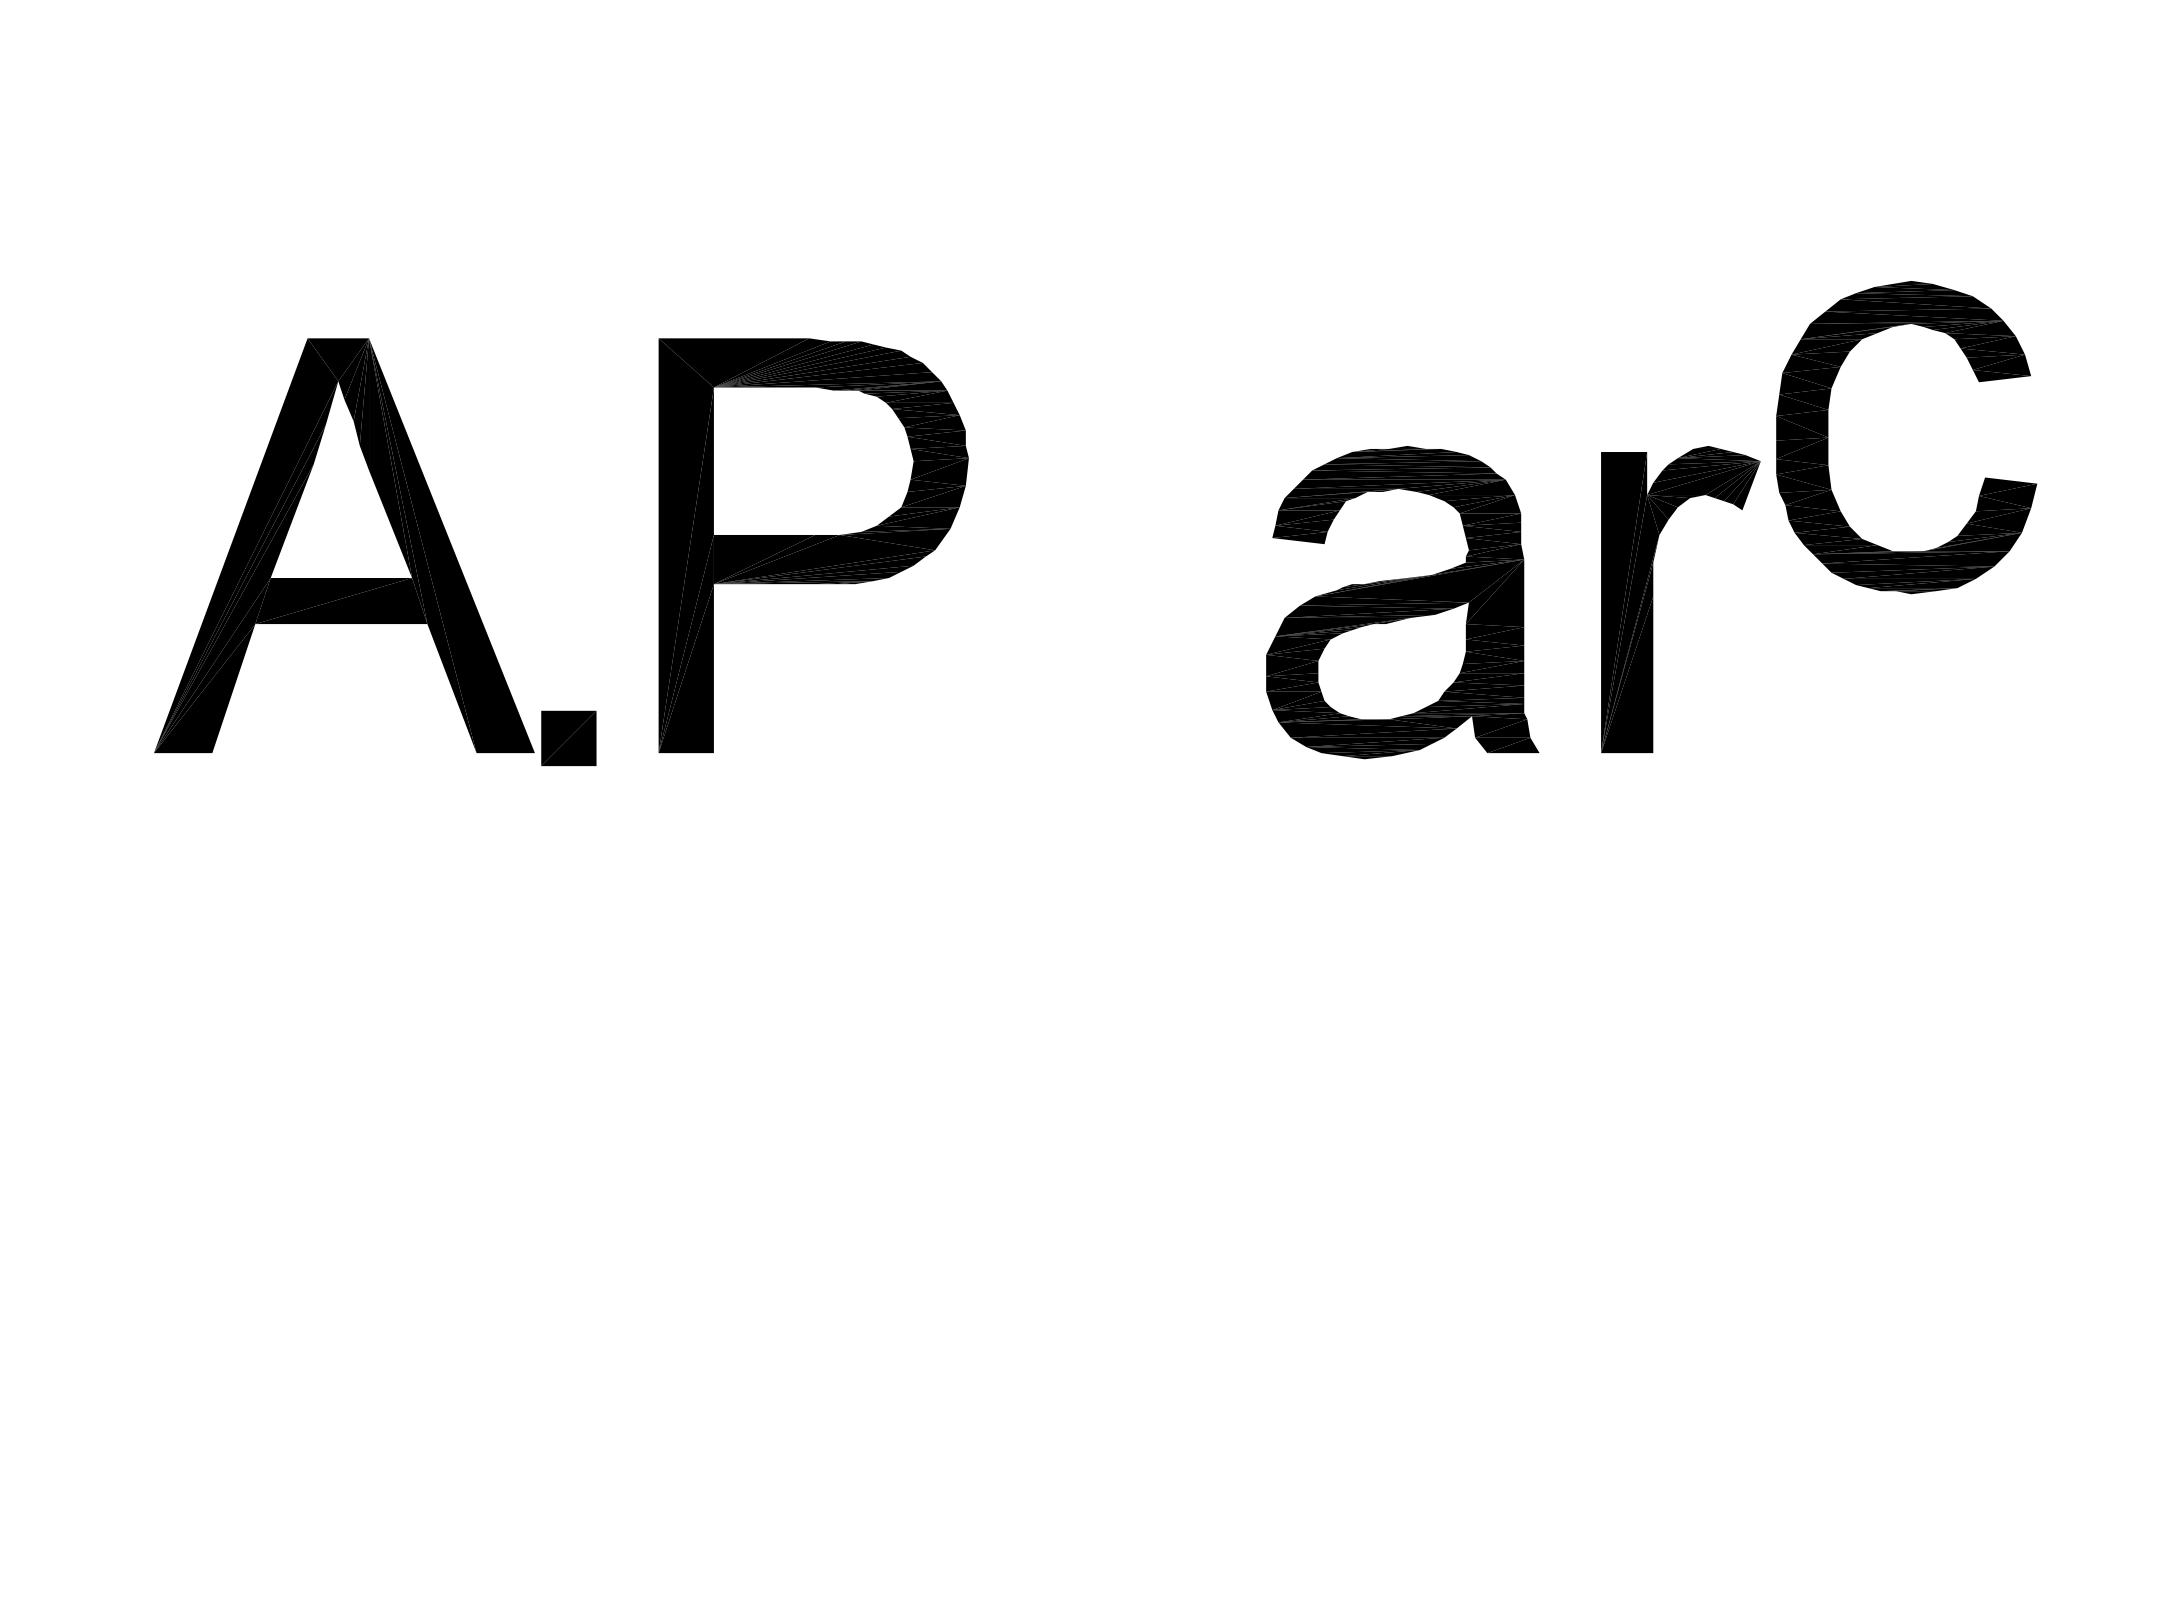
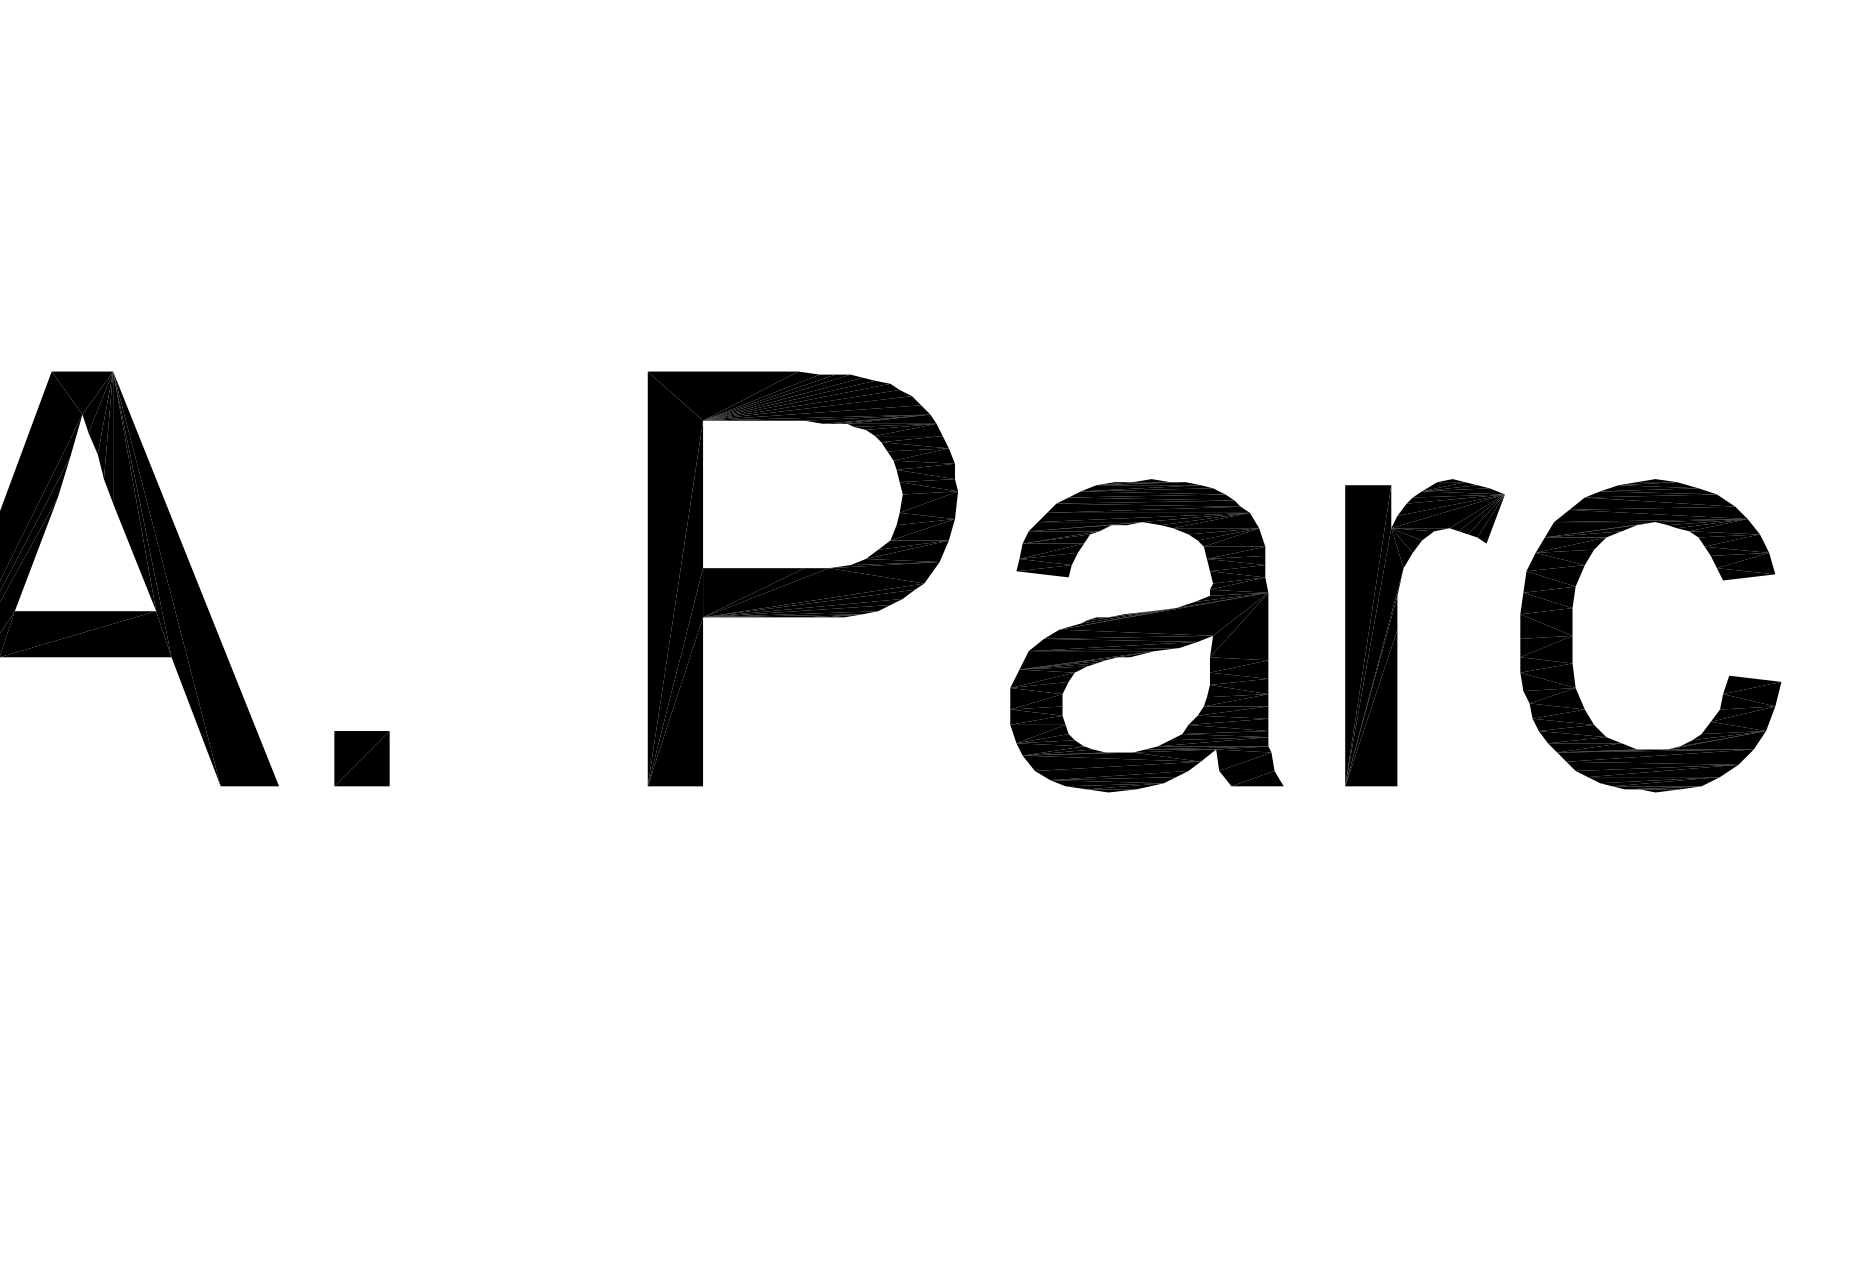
part: (1828, 437) -> (1572, 635), moved
part: (813, 545) -> (802, 578), moved
part: (568, 738) -> (361, 758), moved

